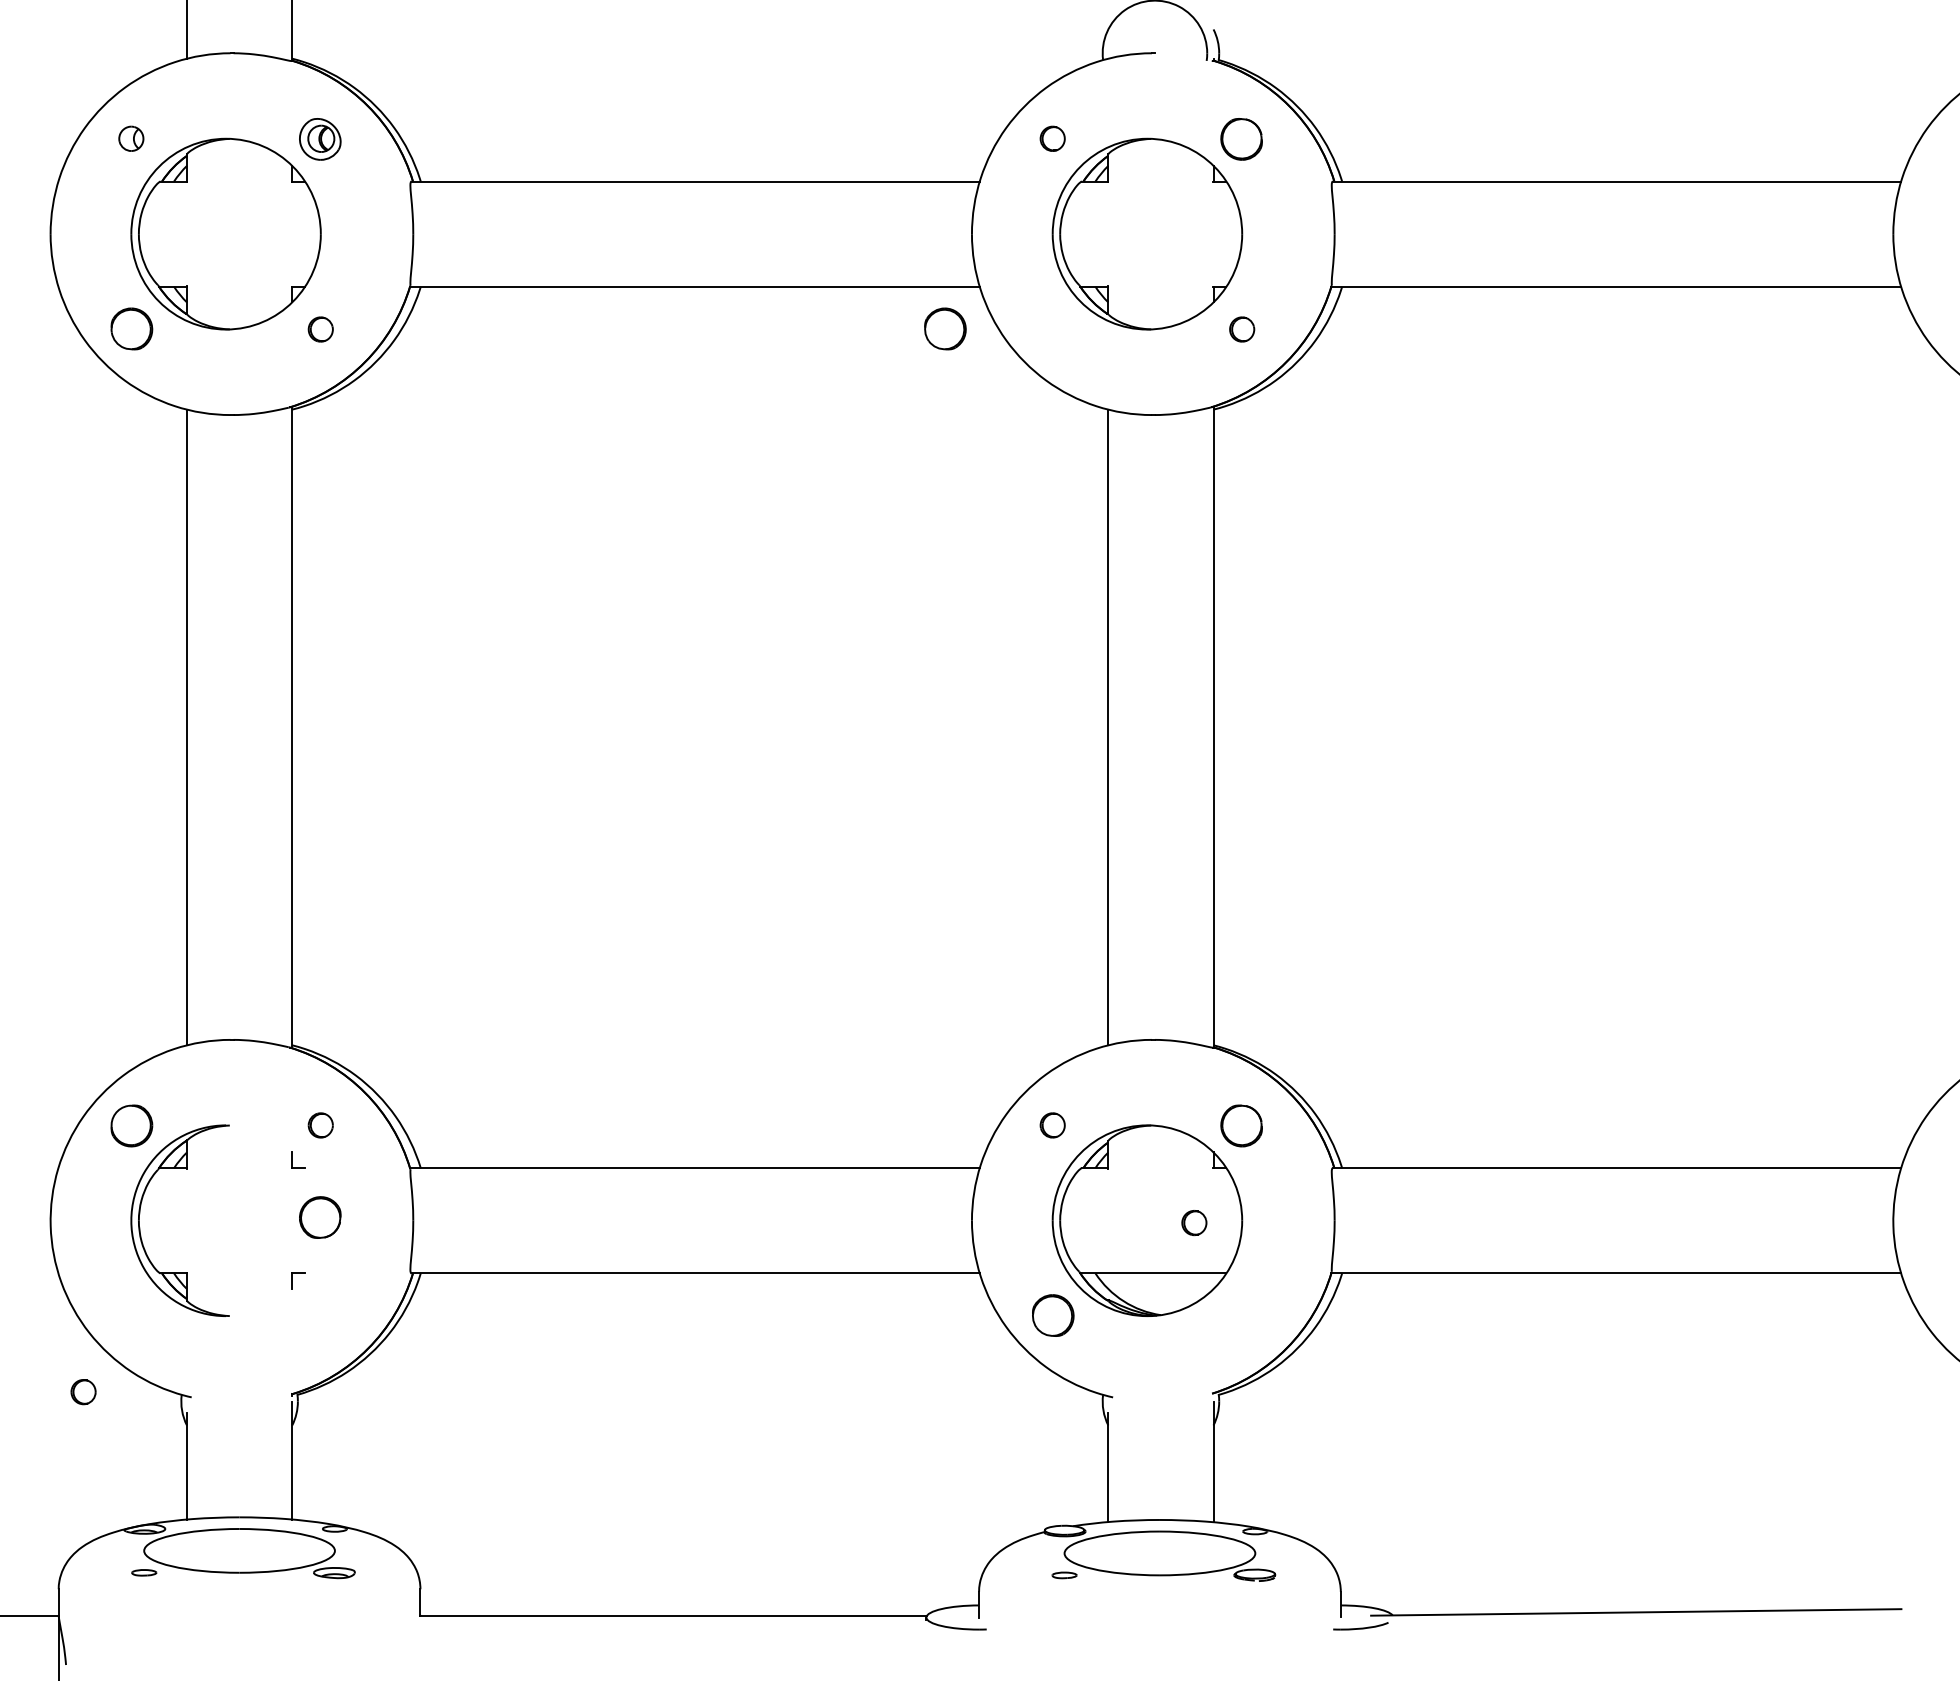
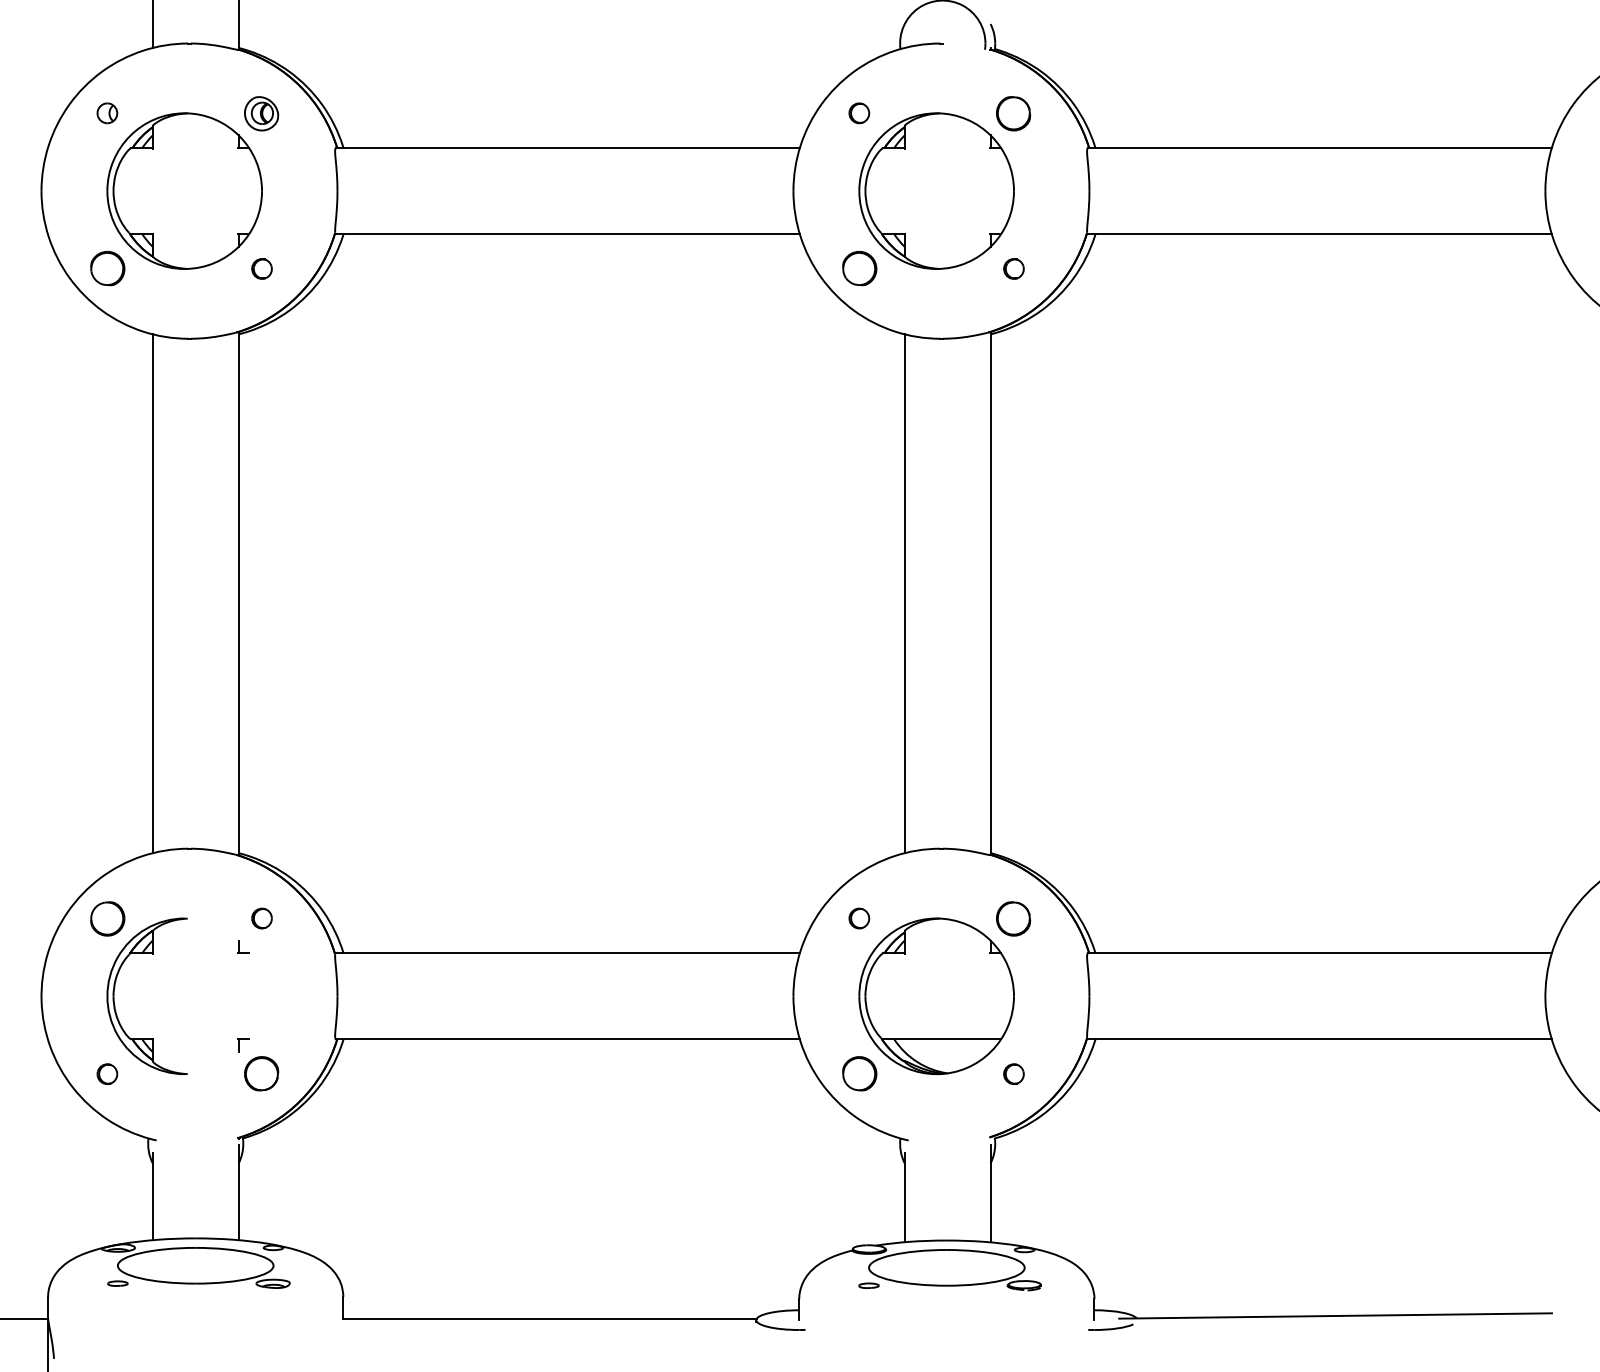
part: (945, 328) -> (859, 268), moved
part: (320, 1217) -> (261, 1073), moved
part: (1193, 1222) -> (1013, 1073), moved
part: (83, 1391) -> (107, 1073), moved

